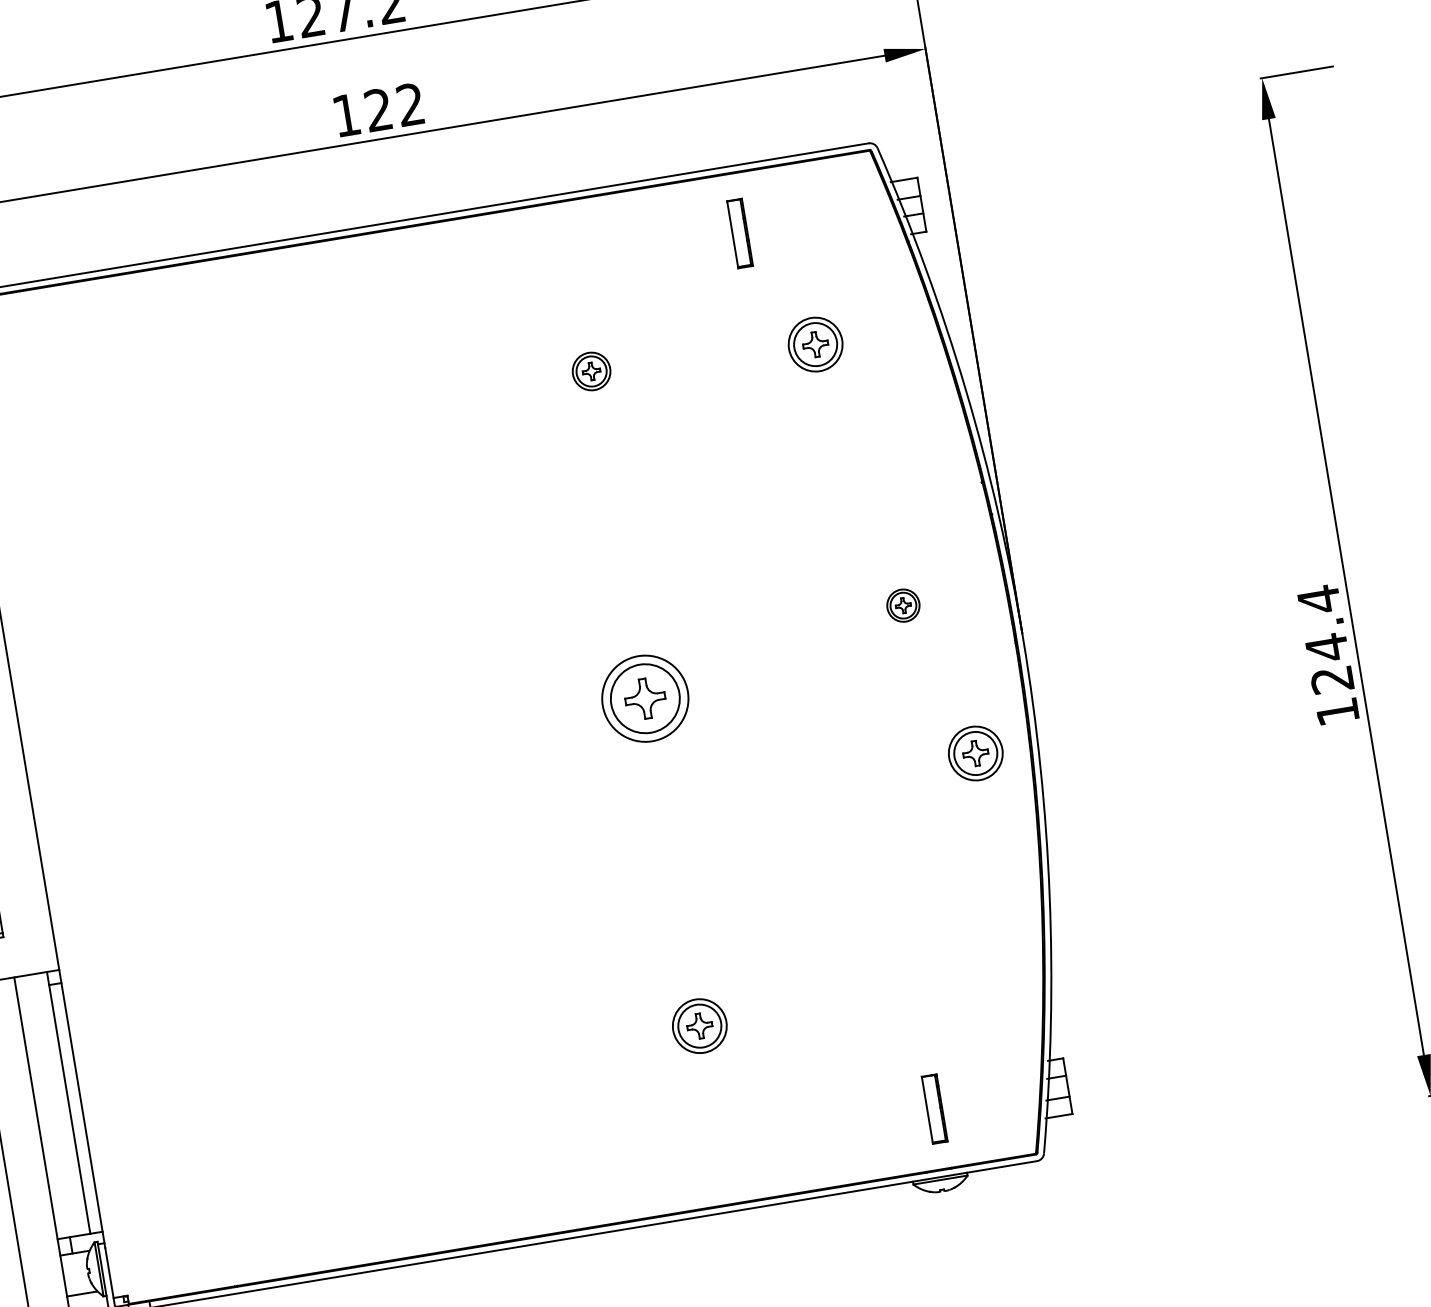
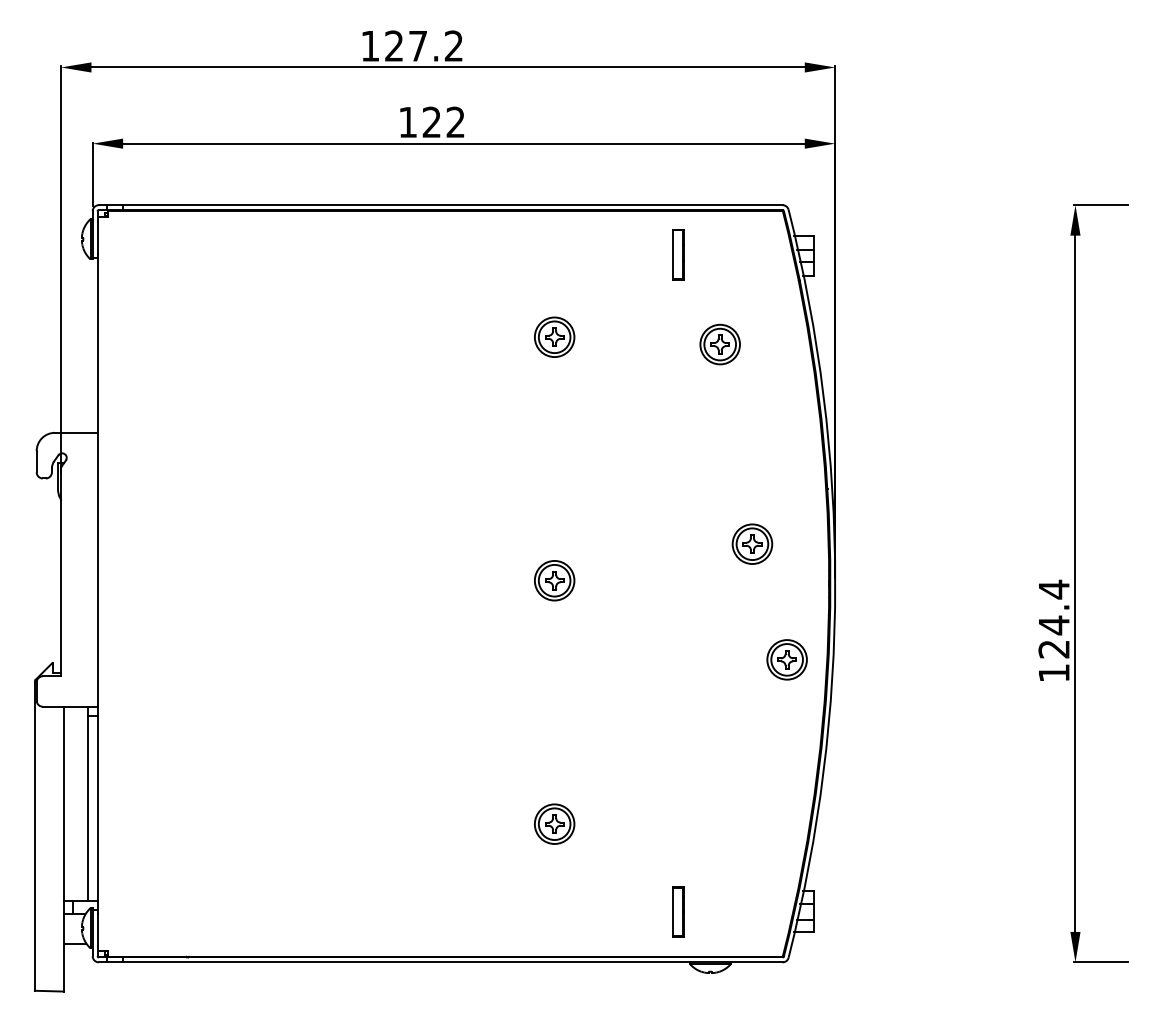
part: (591, 370) -> (554, 336), size x1.43
part: (903, 604) -> (752, 543), size x1.67
part: (645, 698) -> (554, 580), size x0.62
part: (934, 1107) -> (678, 911), moved

